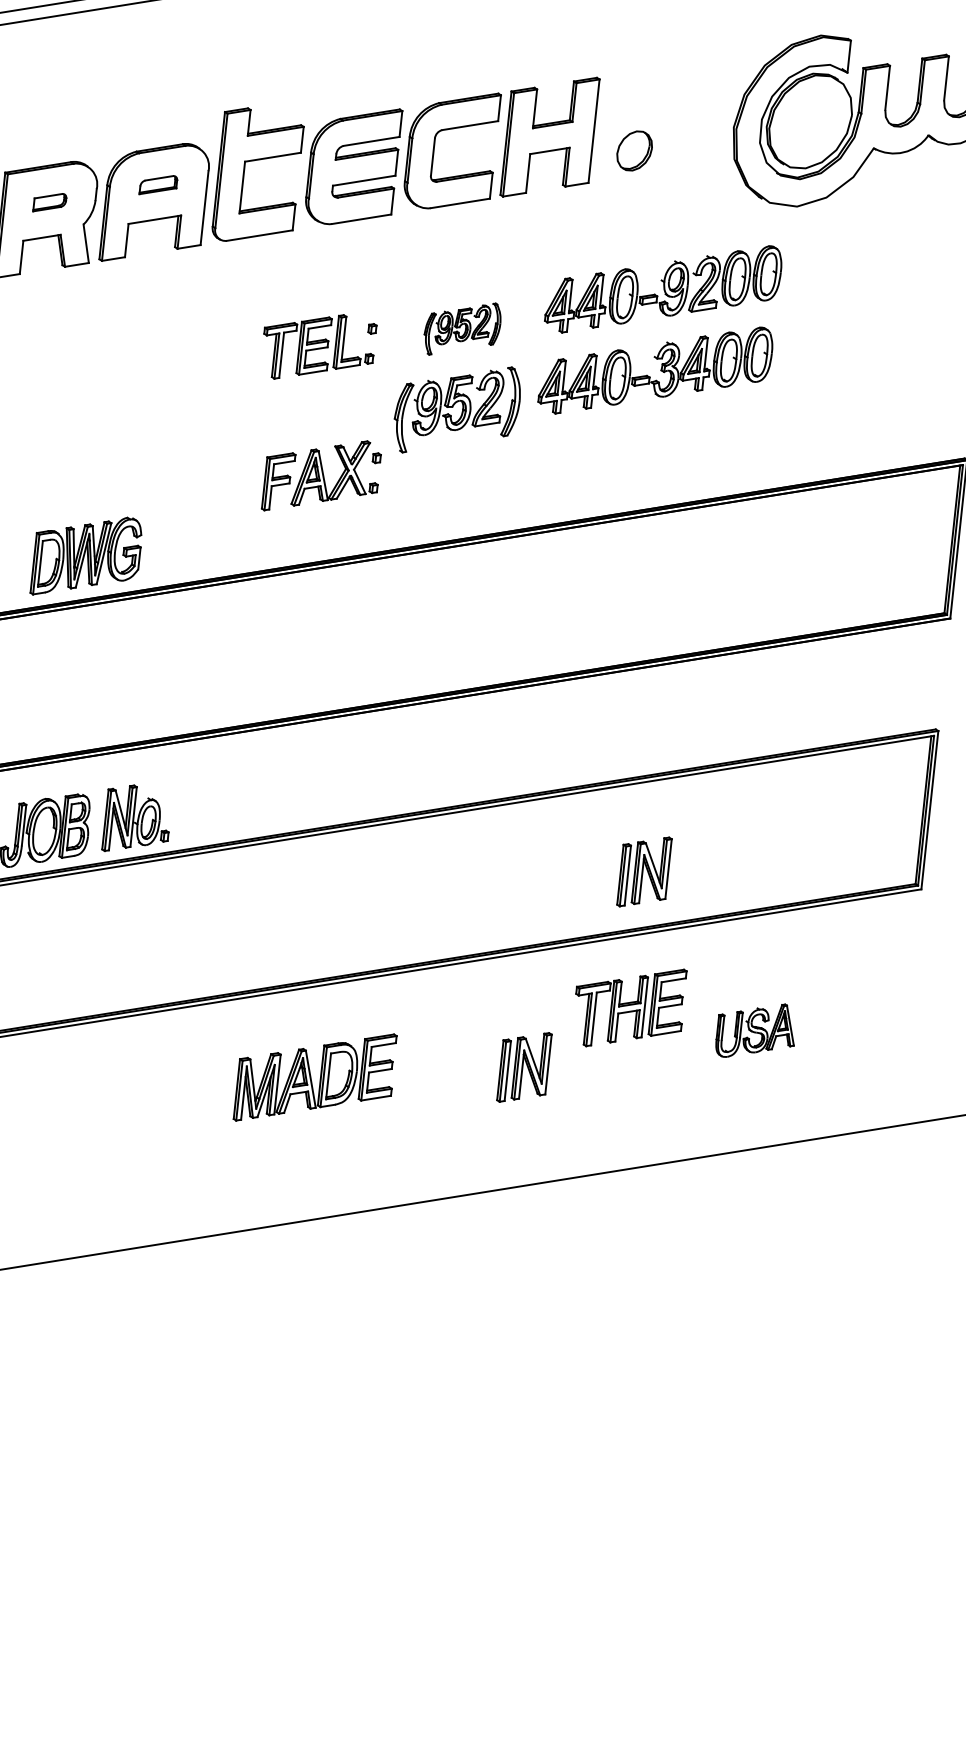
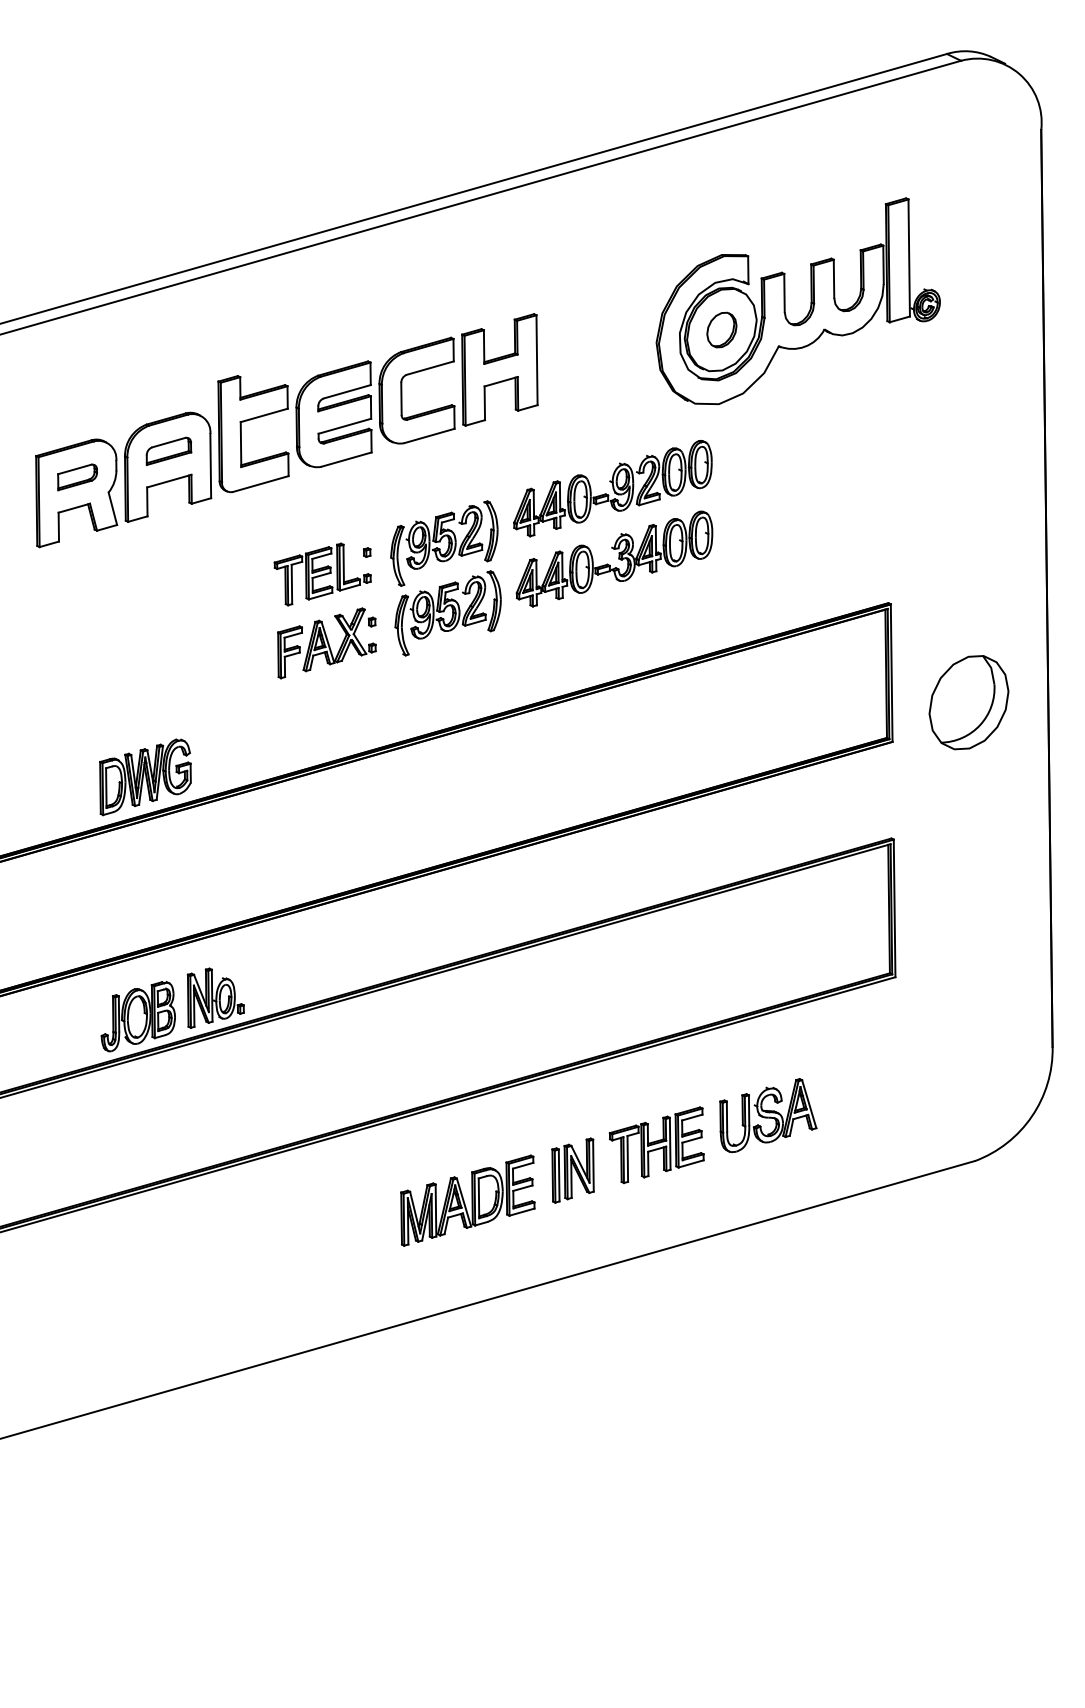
part: (634, 150) -> (721, 329), moved
part: (158, 184) -> (168, 450), size x1.43
part: (49, 202) -> (77, 477), size x1.43
part: (462, 329) -> (444, 543), size x1.67
part: (321, 476) -> (326, 643), moved
part: (643, 871) -> (655, 990), removed
part: (628, 1007) -> (656, 1145), moved
part: (756, 1030) -> (768, 1115), size x1.43
part: (315, 1077) -> (467, 1200), moved

